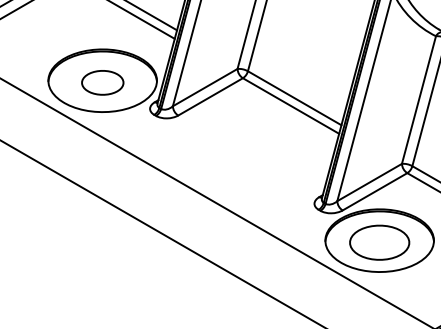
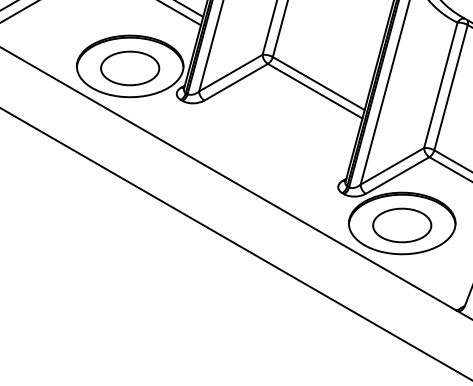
part: (102, 82) -> (130, 68), size x1.43

